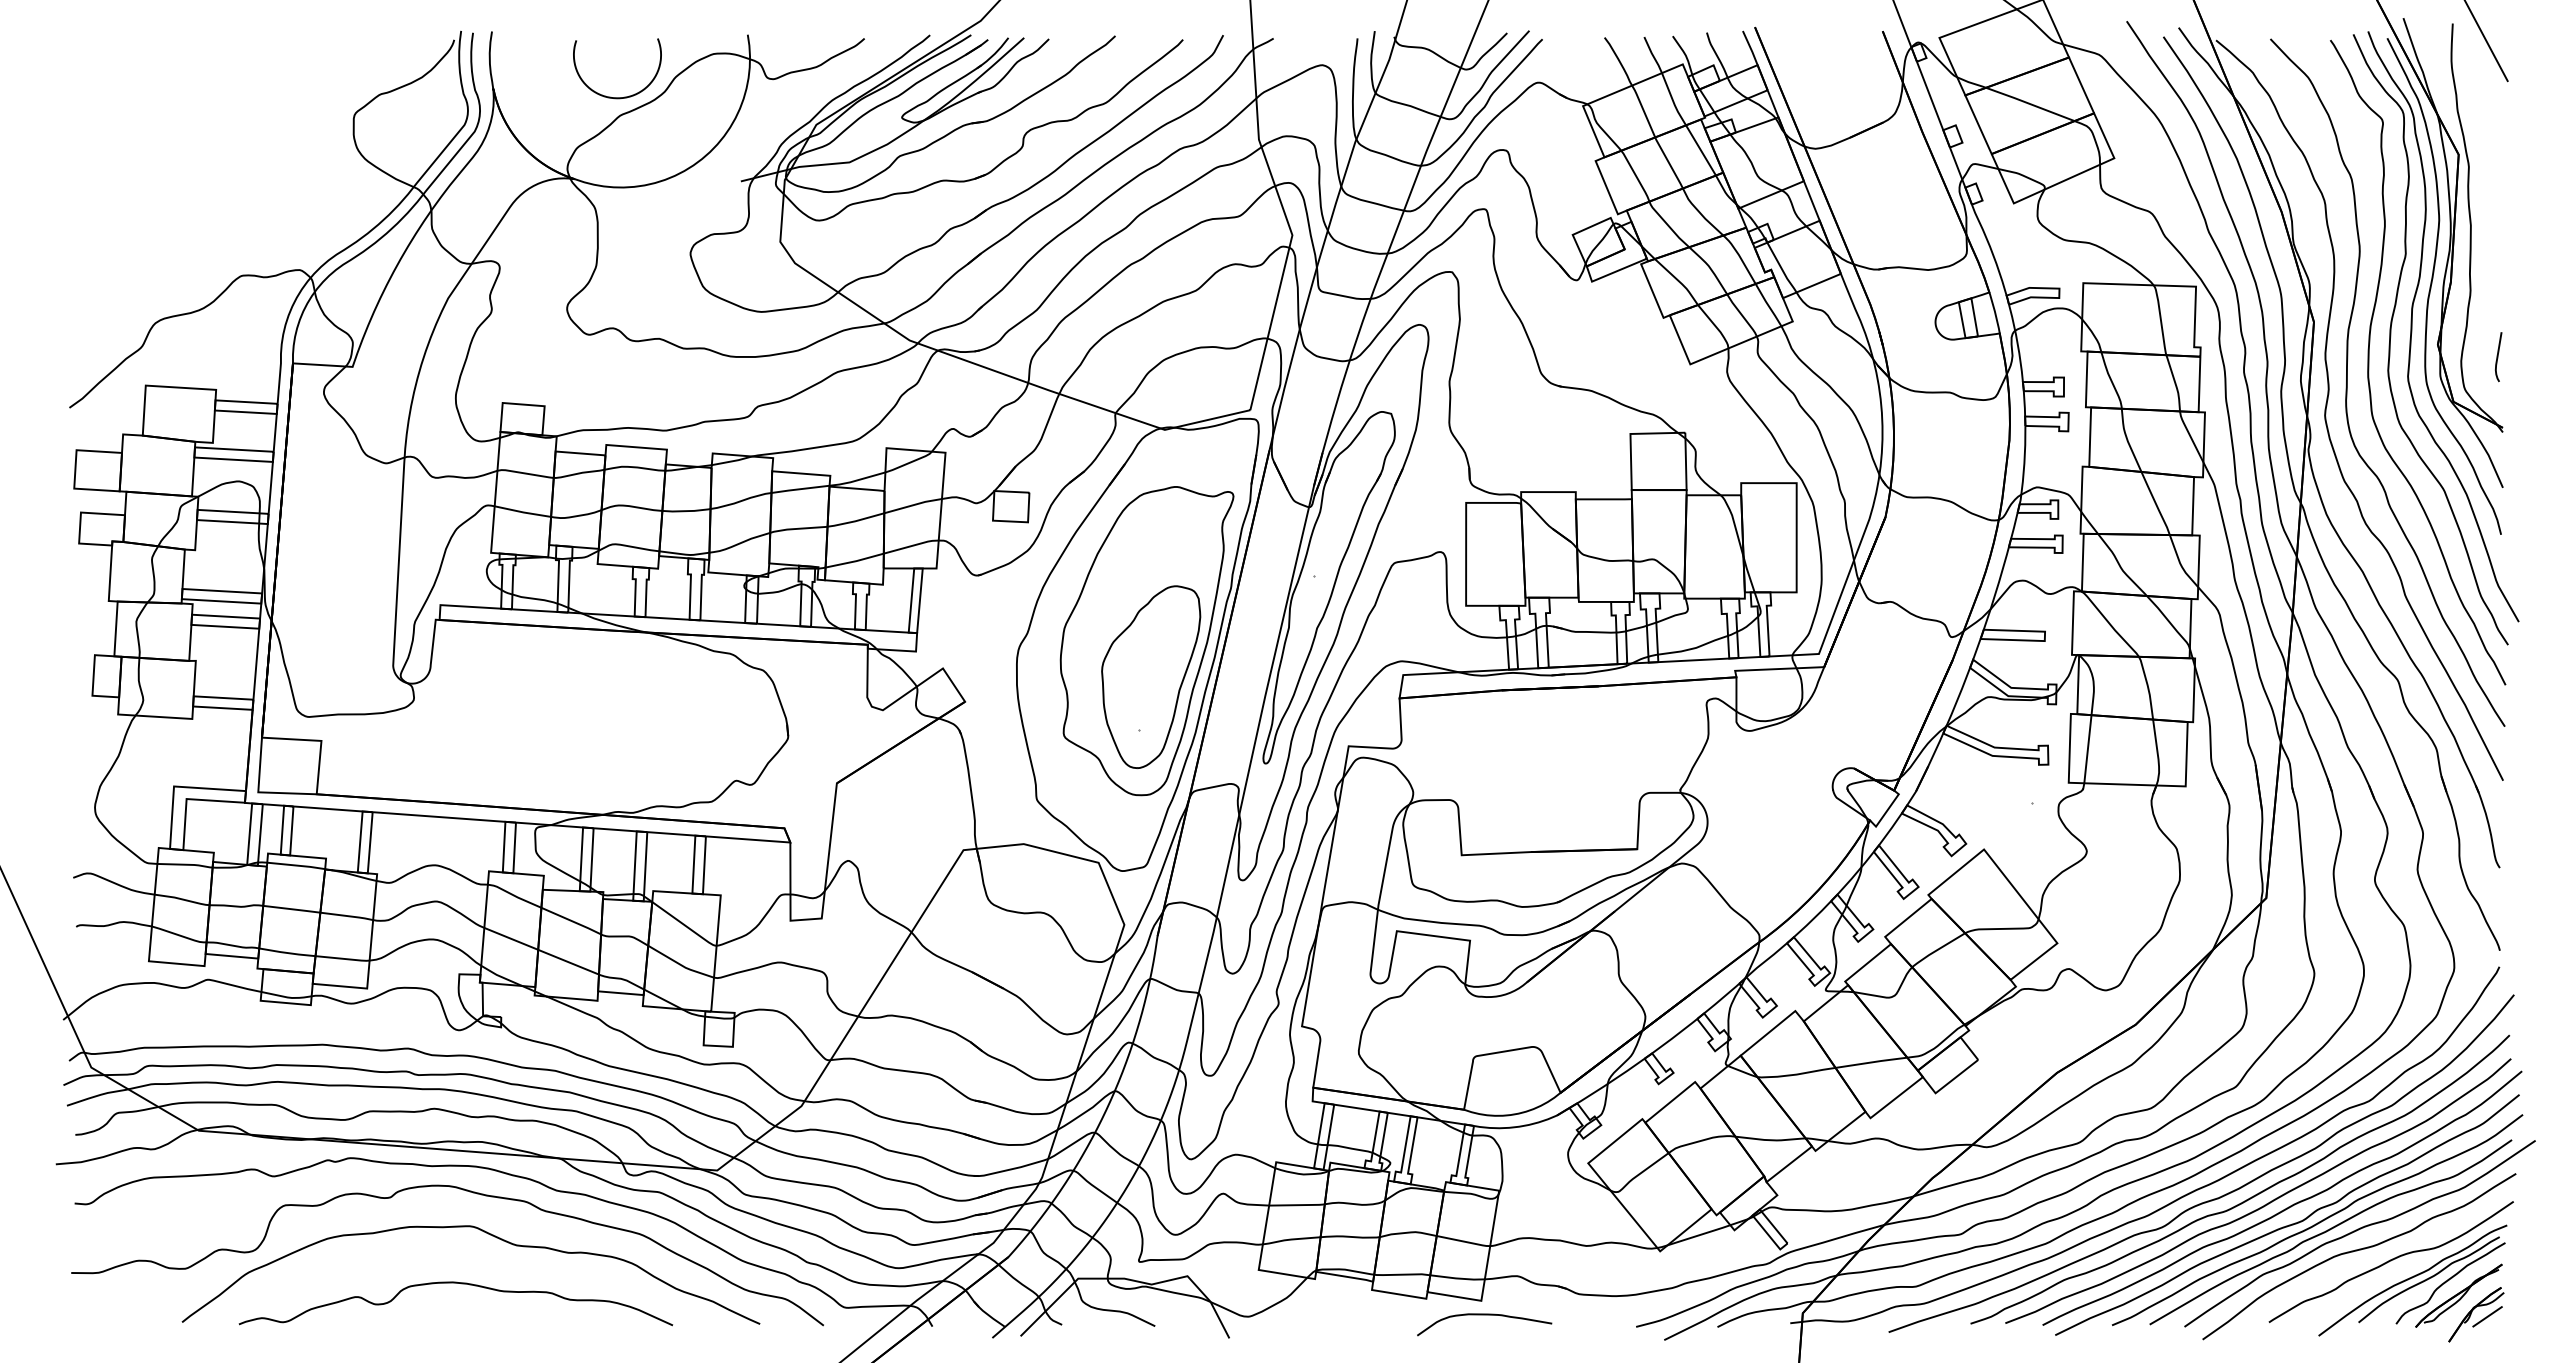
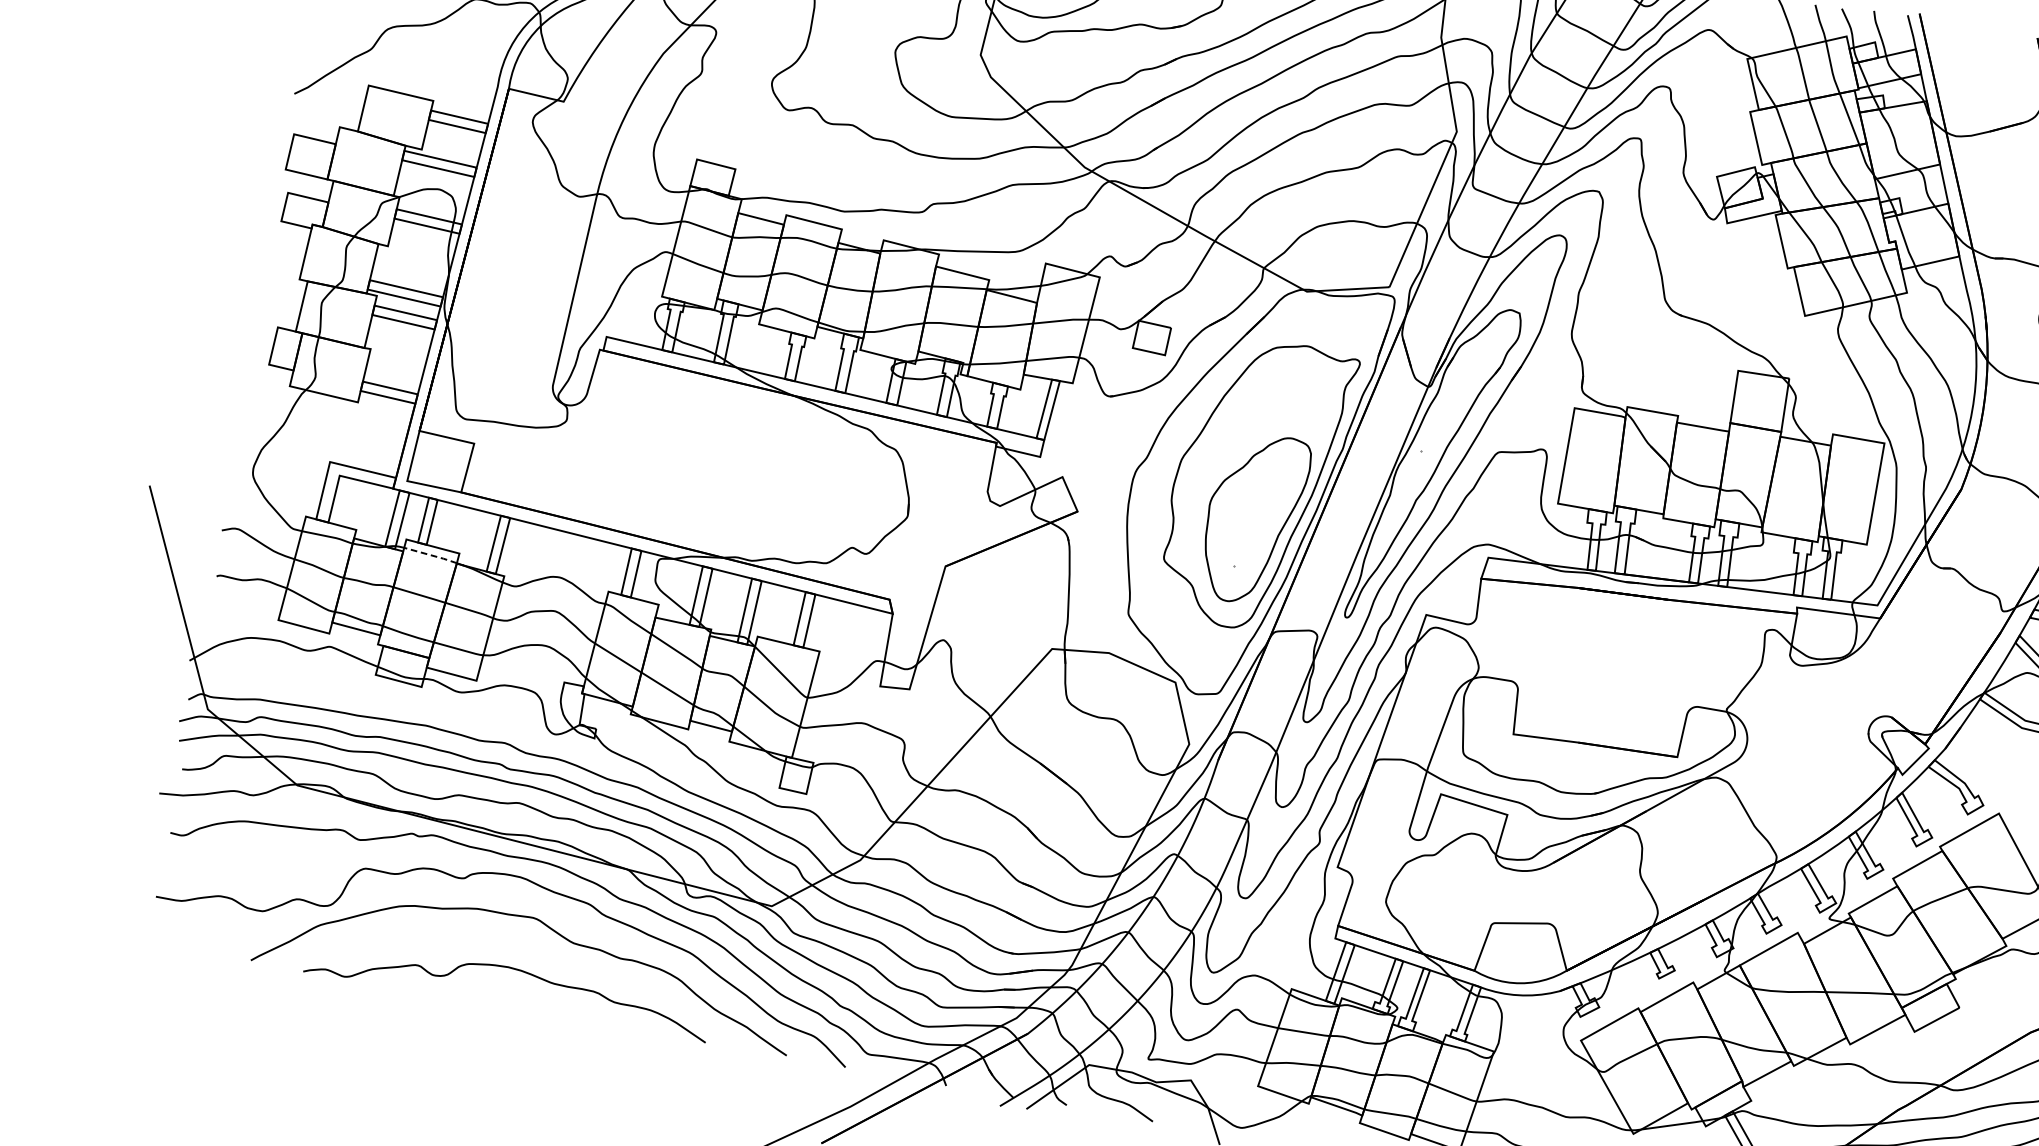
line: (296, 865) -> (430, 555), solid -> dashed

